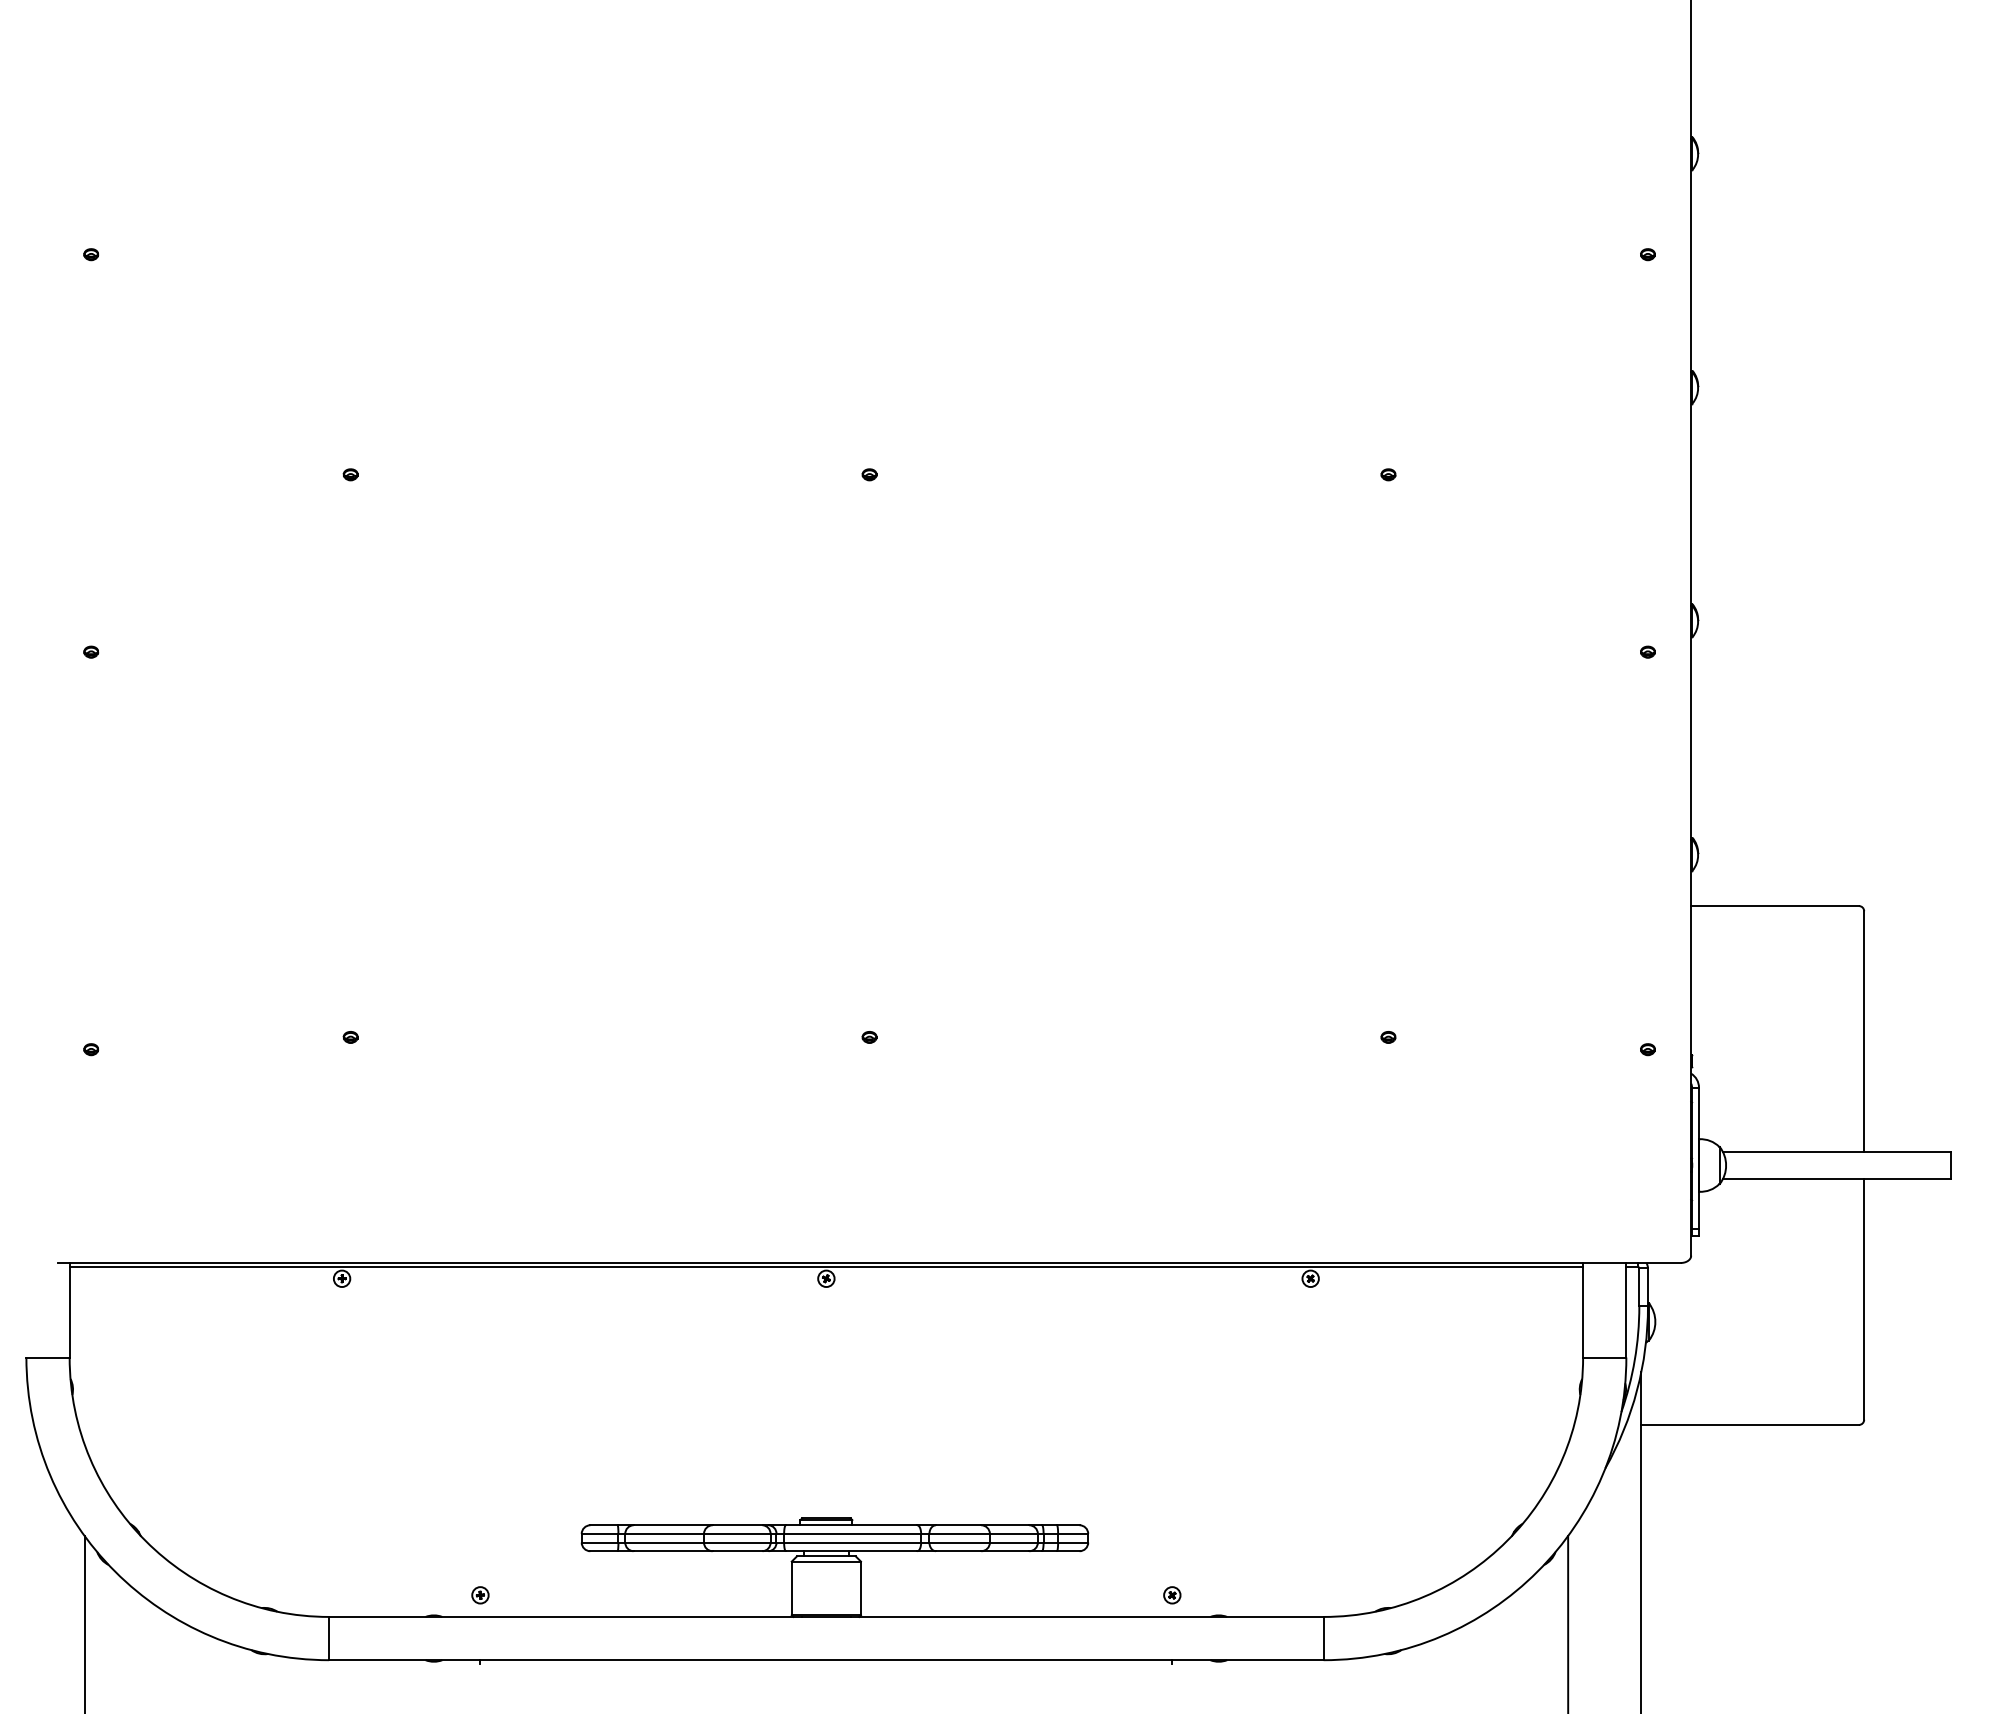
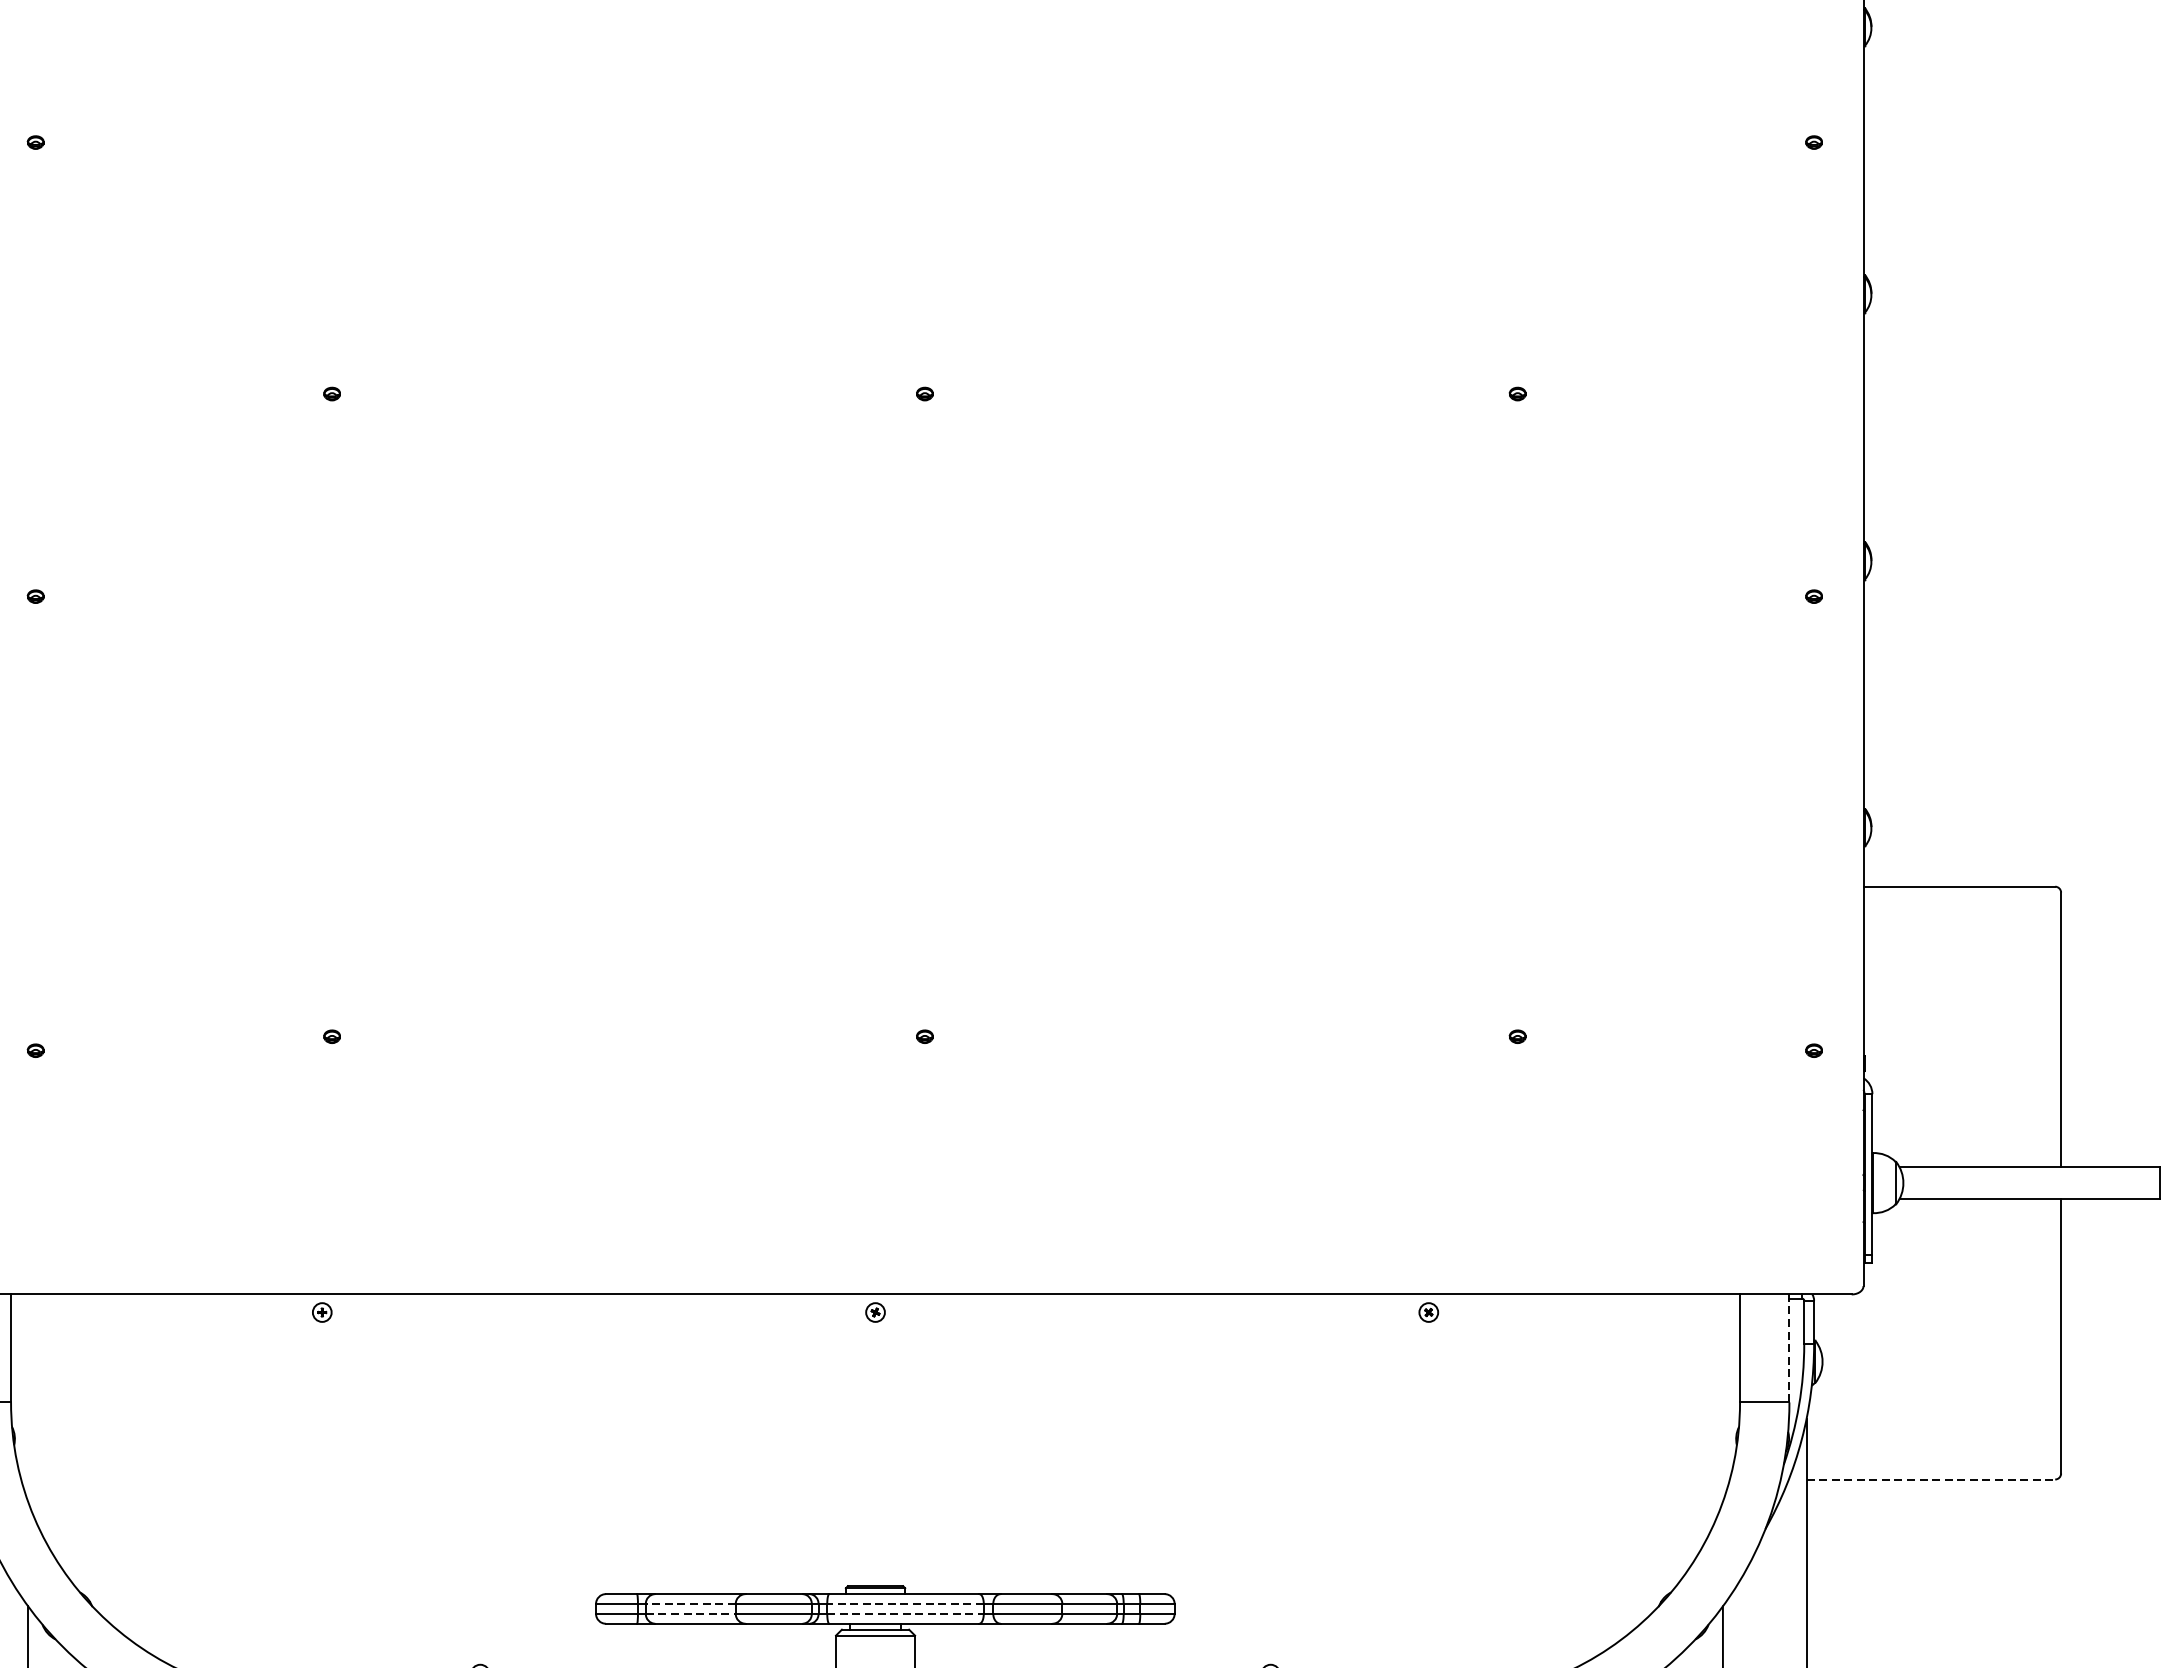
line: (826, 1266) -> (875, 1298), removed
line: (1626, 1309) -> (1789, 1347), solid -> dashed
line: (1750, 1424) -> (1931, 1478), solid -> dashed
line: (664, 1533) -> (690, 1603), solid -> dashed
line: (852, 1533) -> (905, 1603), solid -> dashed
line: (665, 1542) -> (691, 1613), solid -> dashed
line: (852, 1542) -> (905, 1613), solid -> dashed

